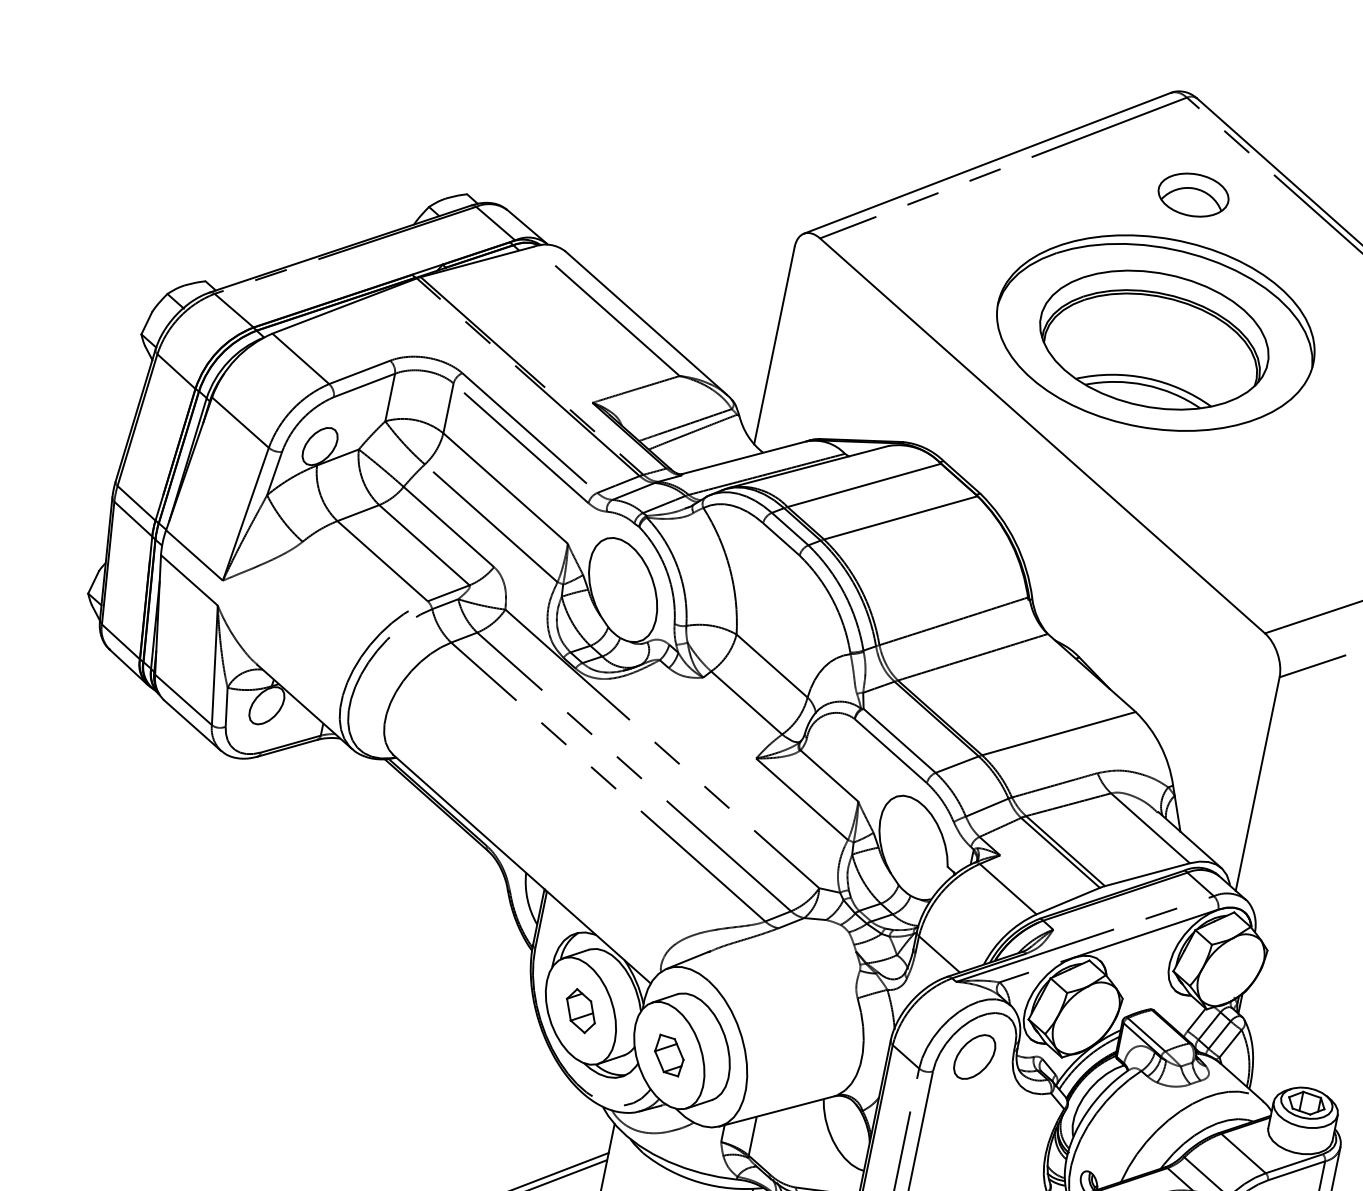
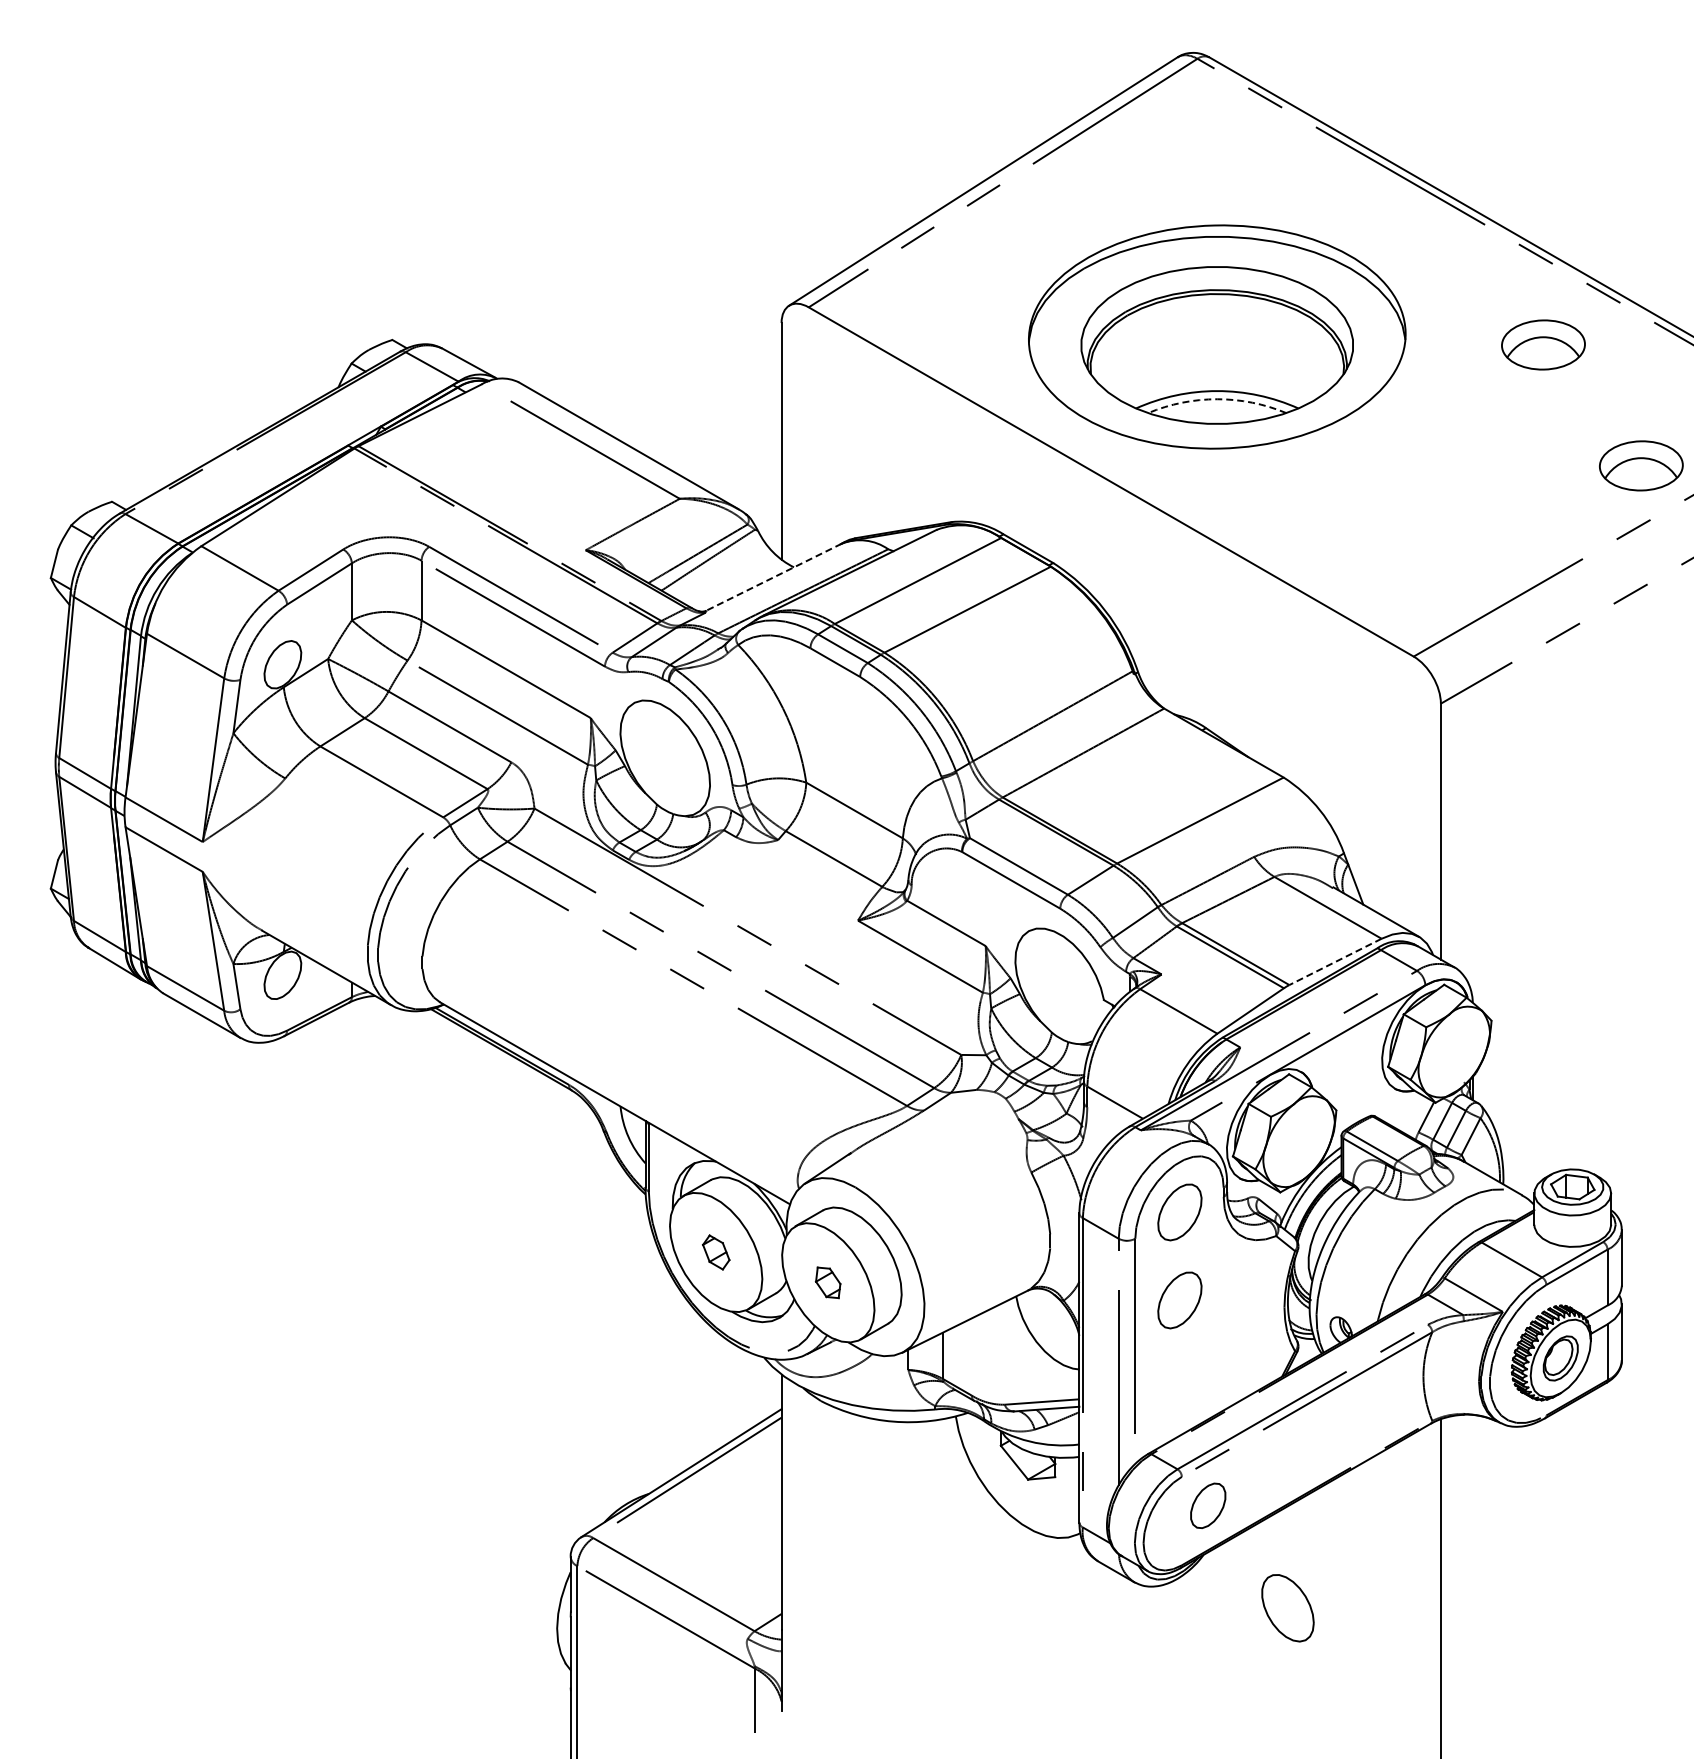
part: (1193, 194) -> (1227, 168), removed
arc: (1145, 385) -> (1217, 399), solid -> dashed
line: (745, 457) -> (774, 577), solid -> dashed
line: (1147, 874) -> (1335, 961), solid -> dashed
part: (581, 1011) -> (716, 1252), size x0.7
part: (668, 1055) -> (827, 1282), size x0.7
part: (959, 1130) -> (1179, 1300), added

